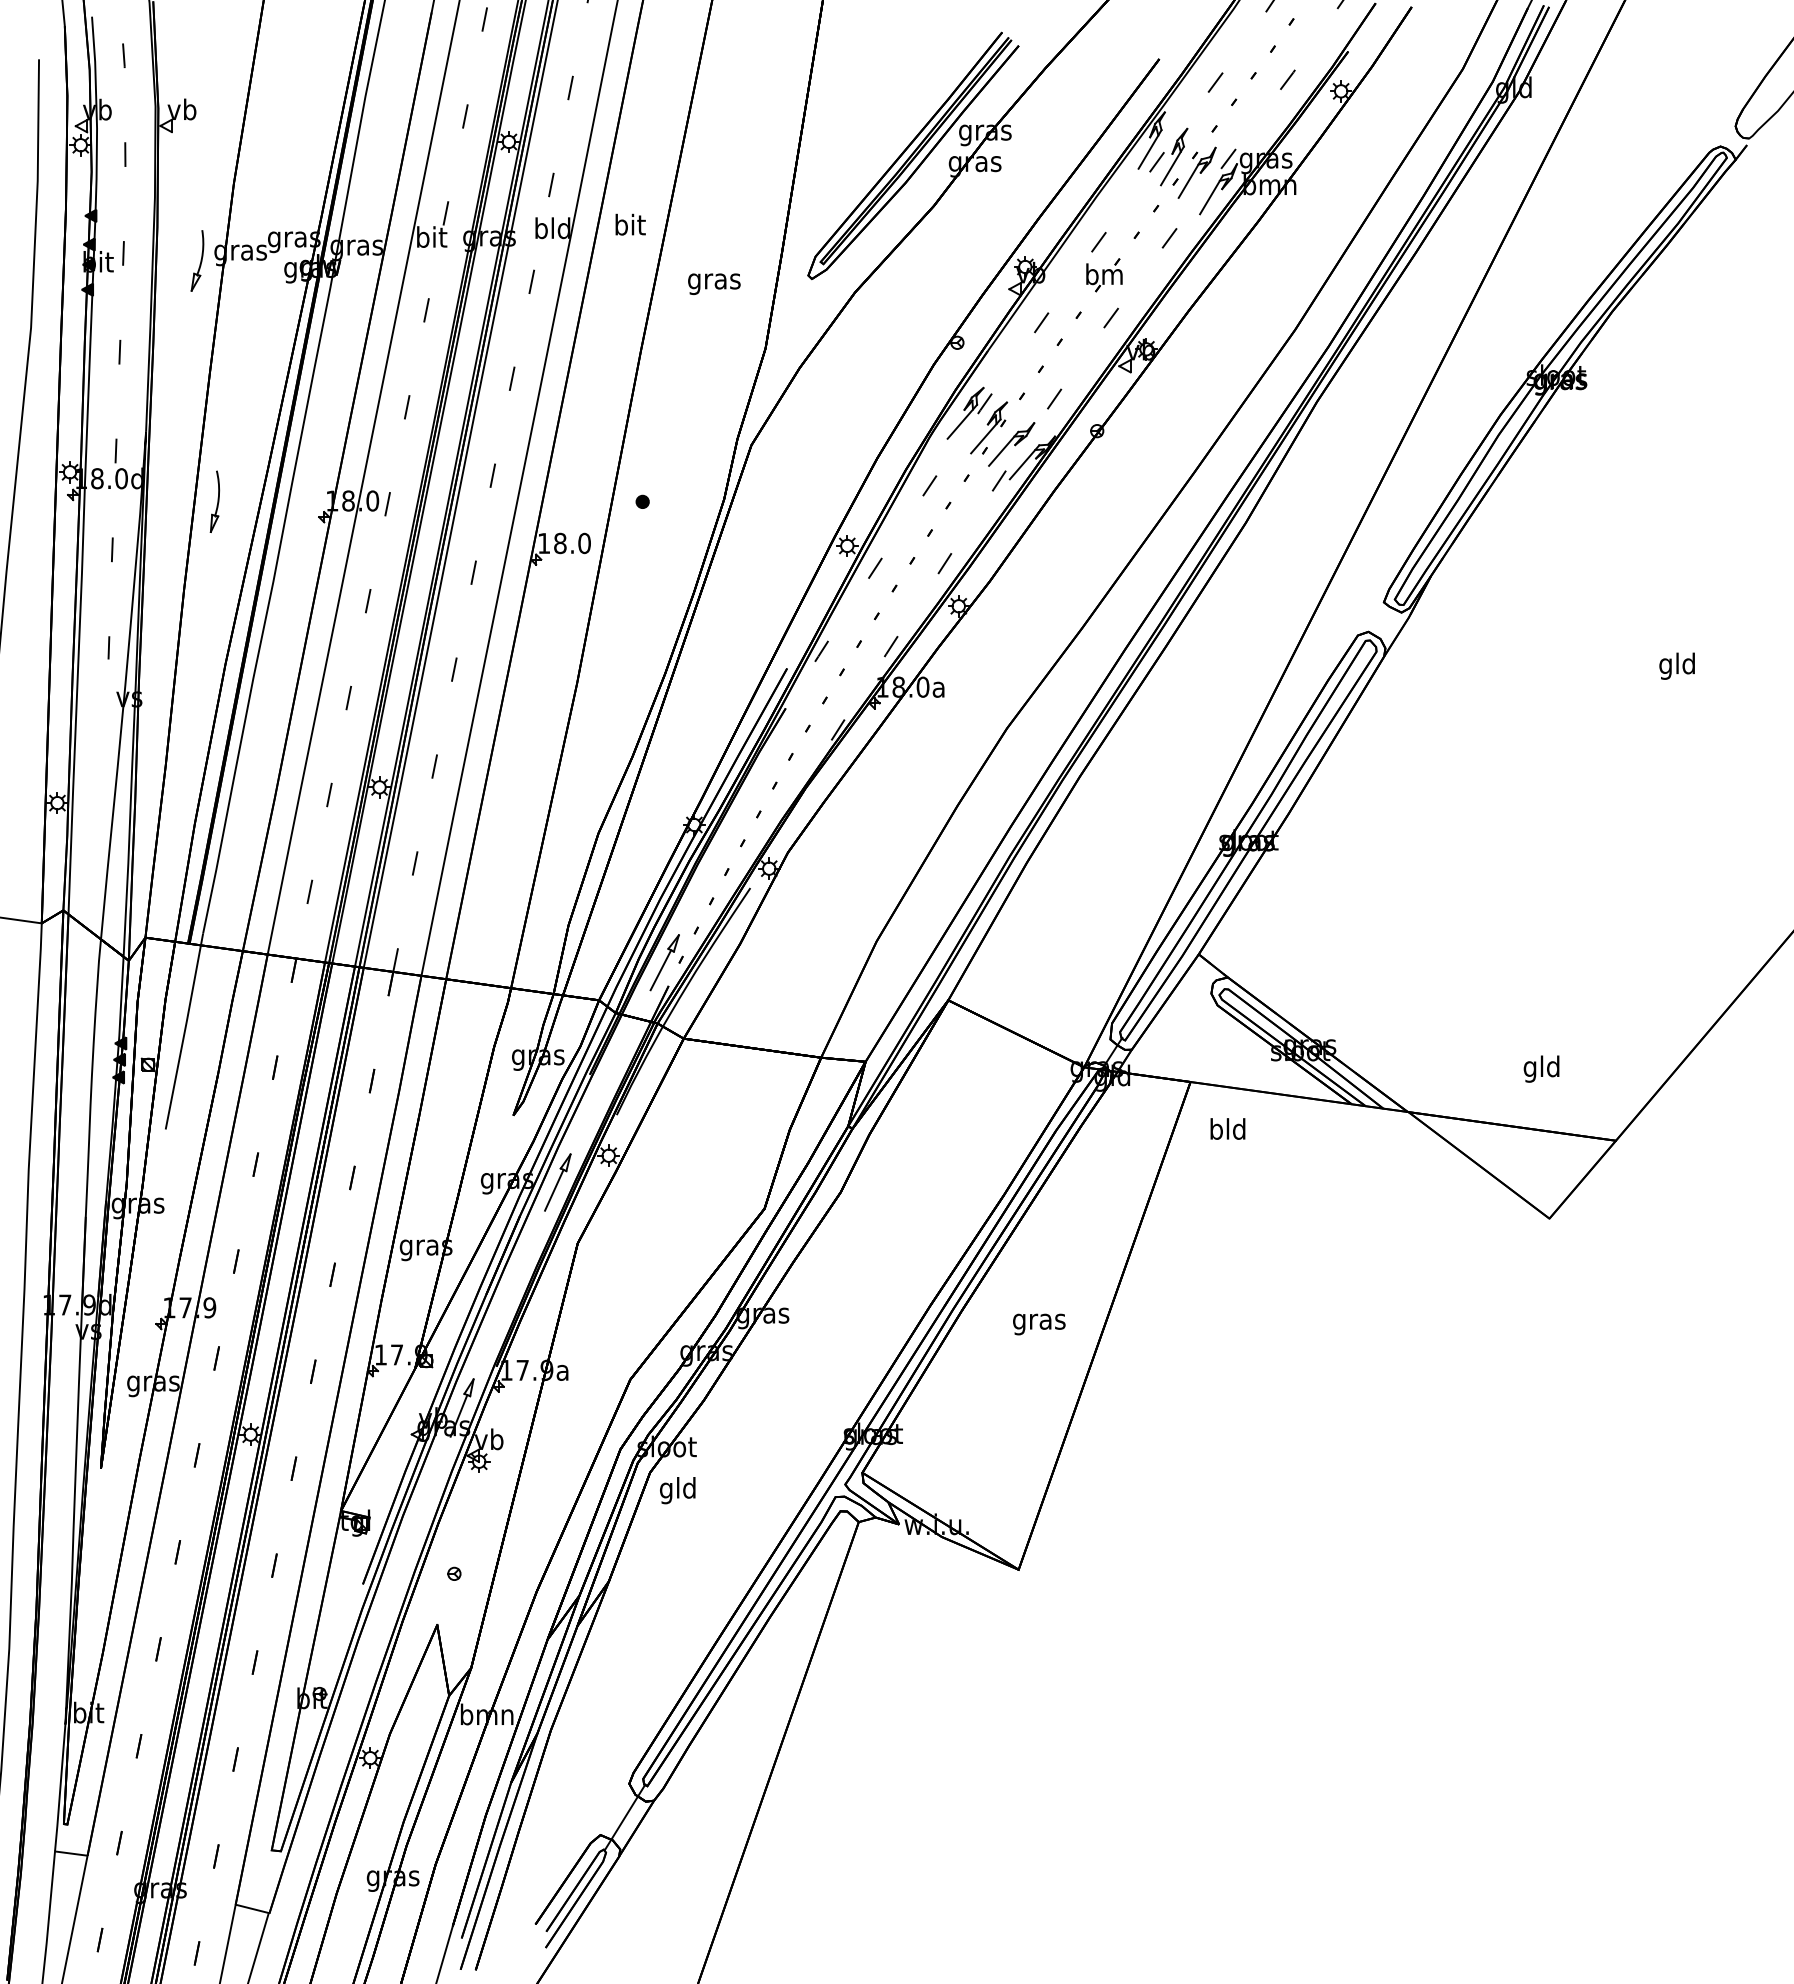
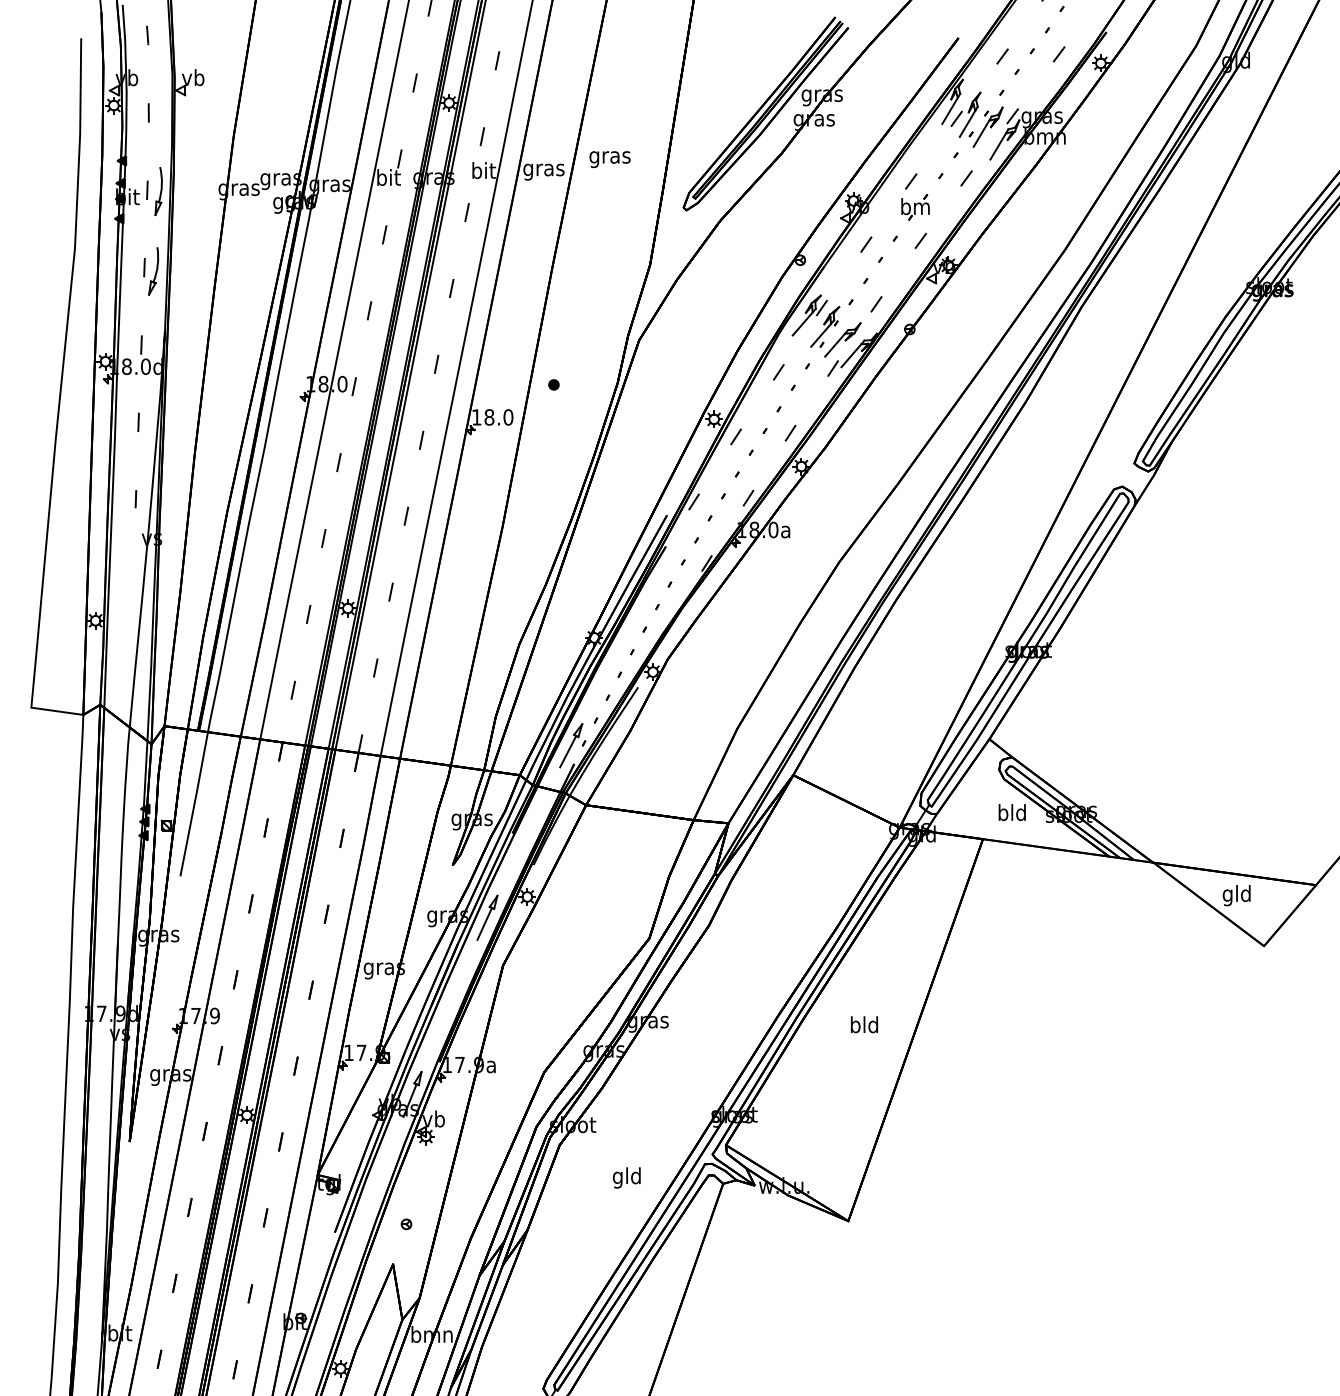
text: (629, 227) -> (543, 170), bit -> gras
text: (552, 228) -> (483, 170), bld -> bit
part: (197, 260) -> (153, 271), moved
text: (714, 283) -> (610, 159), moved
part: (214, 501) -> (158, 191), moved
text: (1541, 1068) -> (1236, 895), moved
text: (1227, 1128) -> (1011, 812), moved
text: (1039, 1321) -> (864, 1026), gras -> bld
text: (677, 1490) -> (626, 1177), moved

